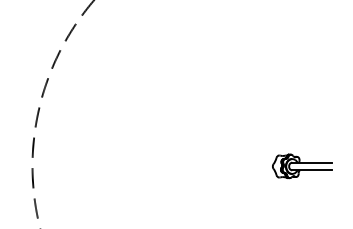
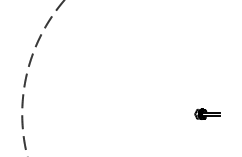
part: (302, 166) -> (207, 114), size x0.6

